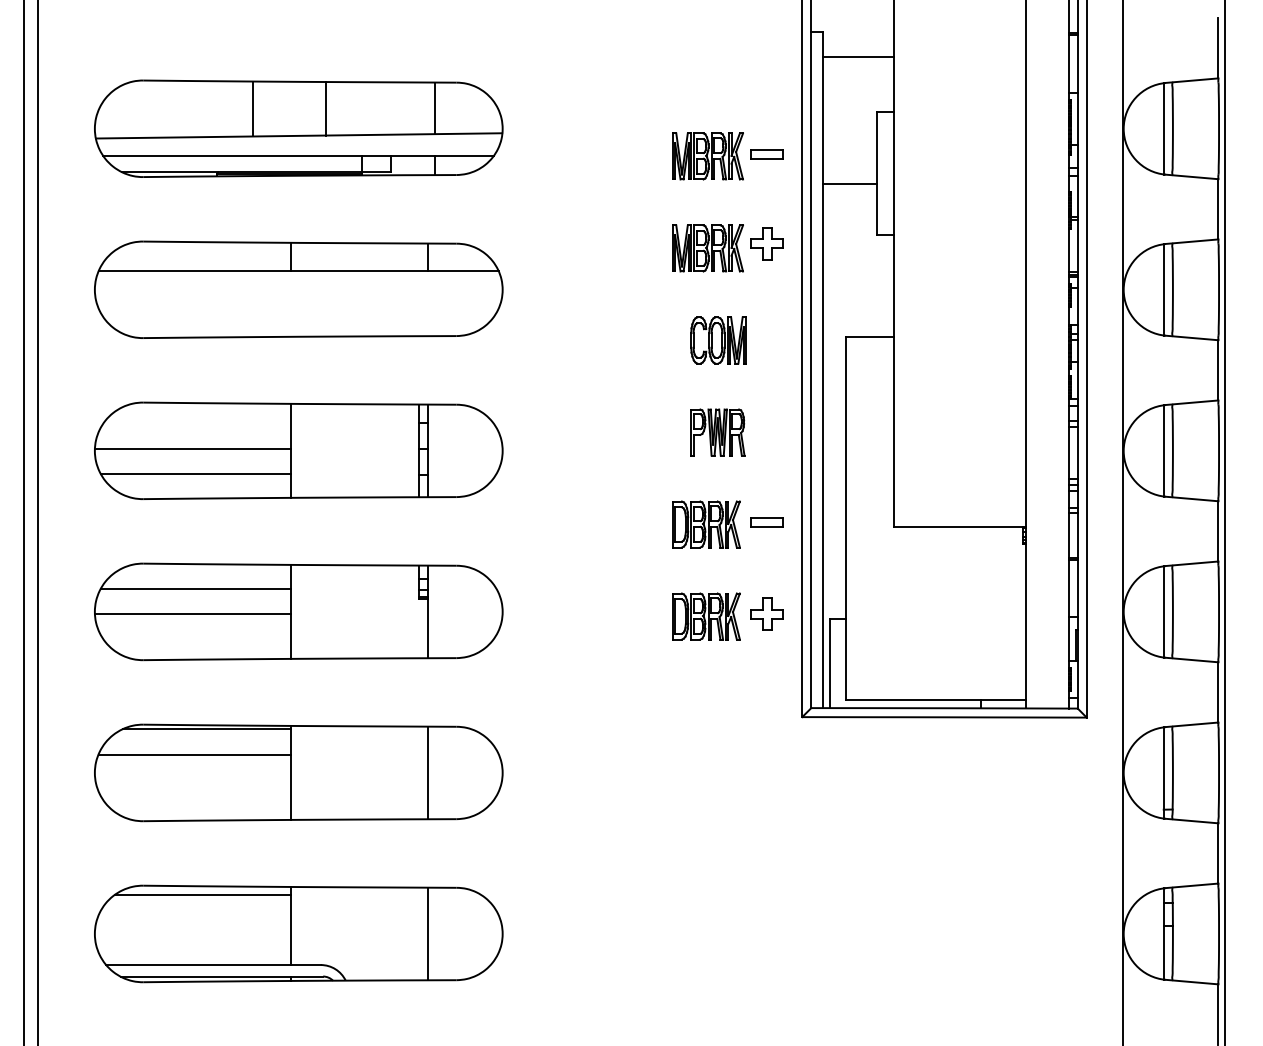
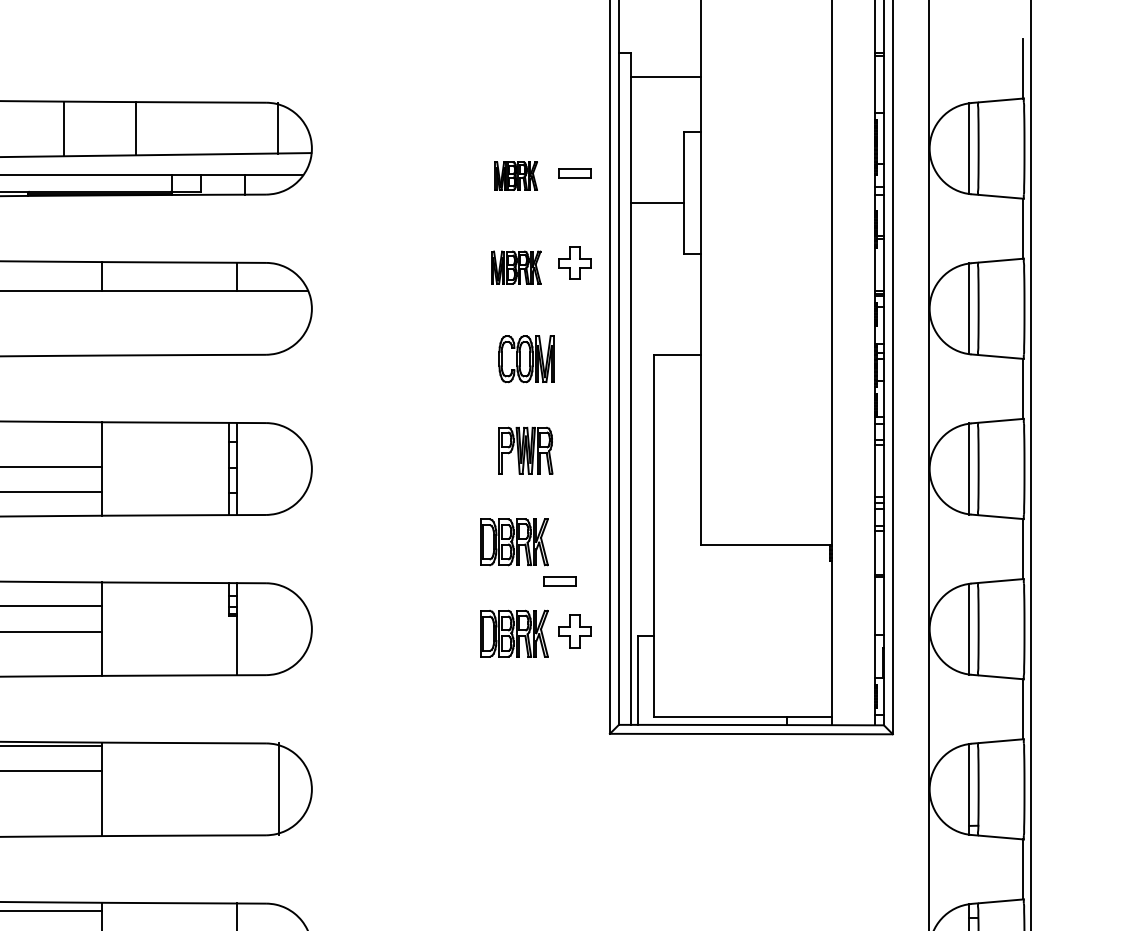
line: (435, 108) -> (277, 128), moved
part: (707, 156) -> (515, 176), size x0.6
part: (707, 248) -> (515, 267), size x0.7
part: (766, 522) -> (559, 582), moved
line: (427, 772) -> (278, 788), moved

